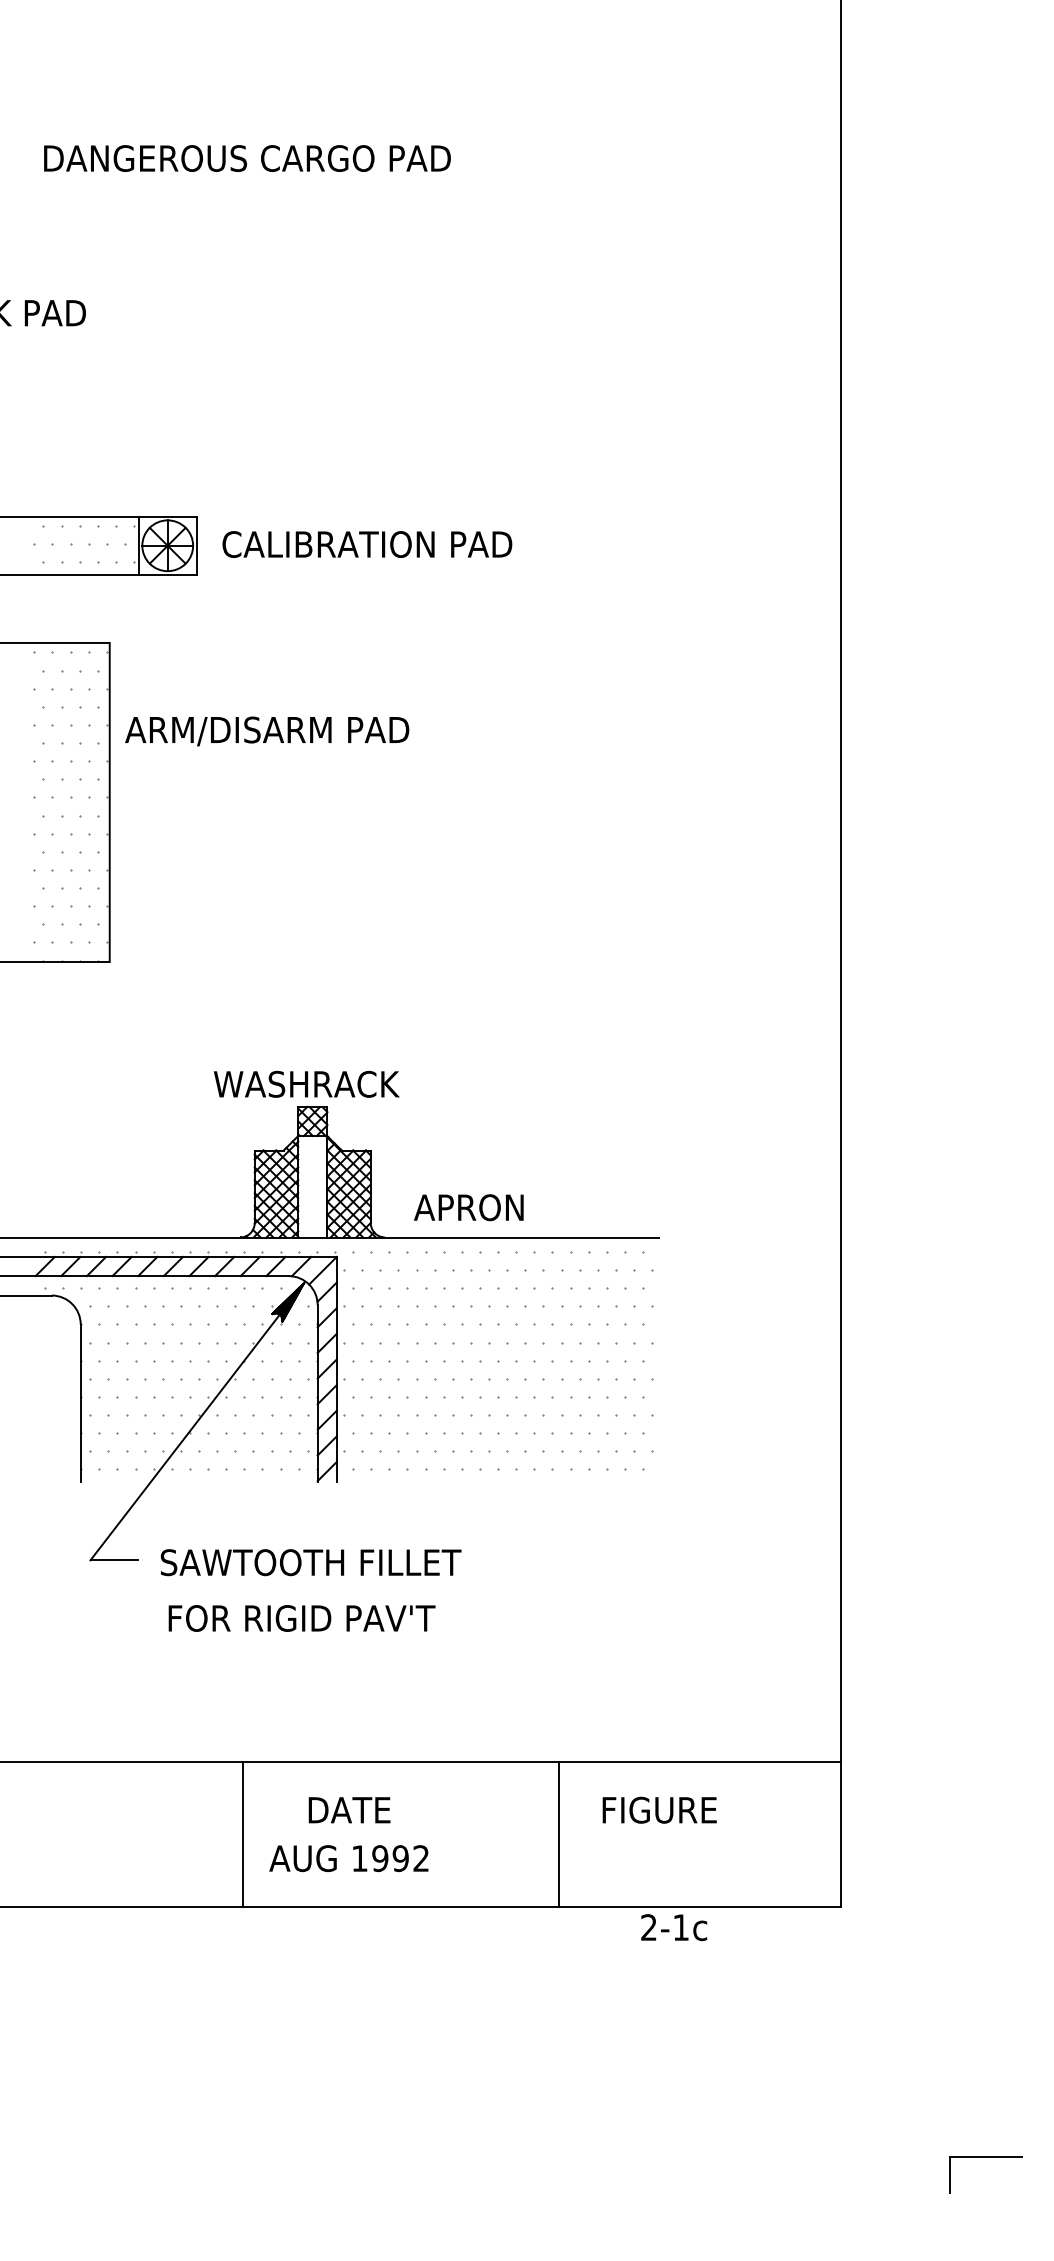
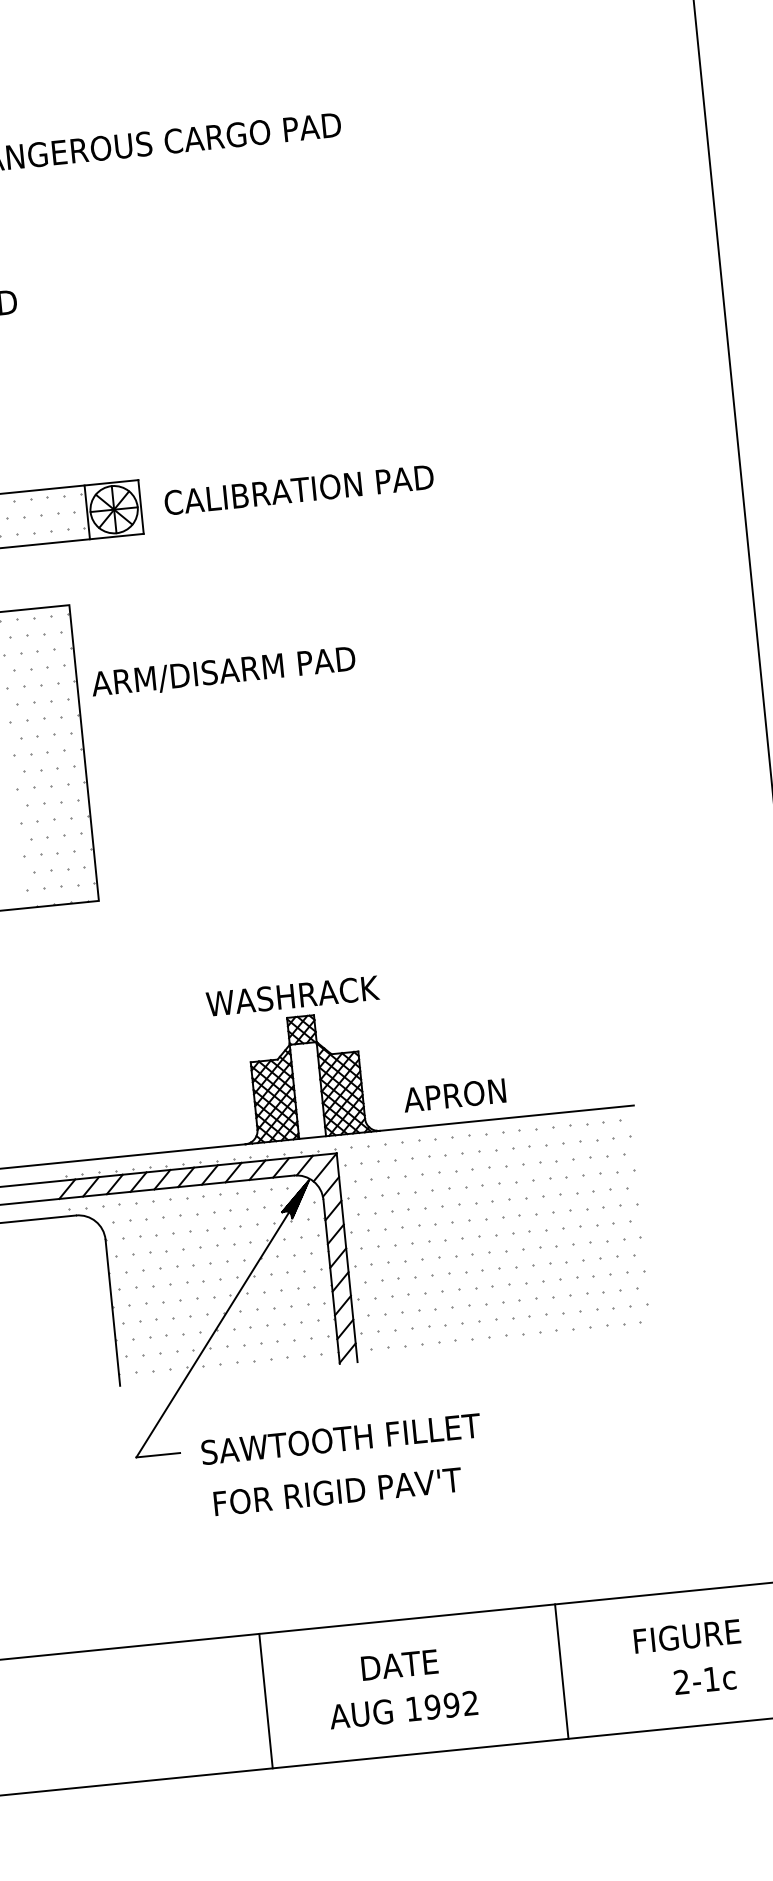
line: (242, 1833) -> (265, 1700), moved
line: (558, 1833) -> (561, 1670), moved
text: (674, 1927) -> (705, 1679), moved

